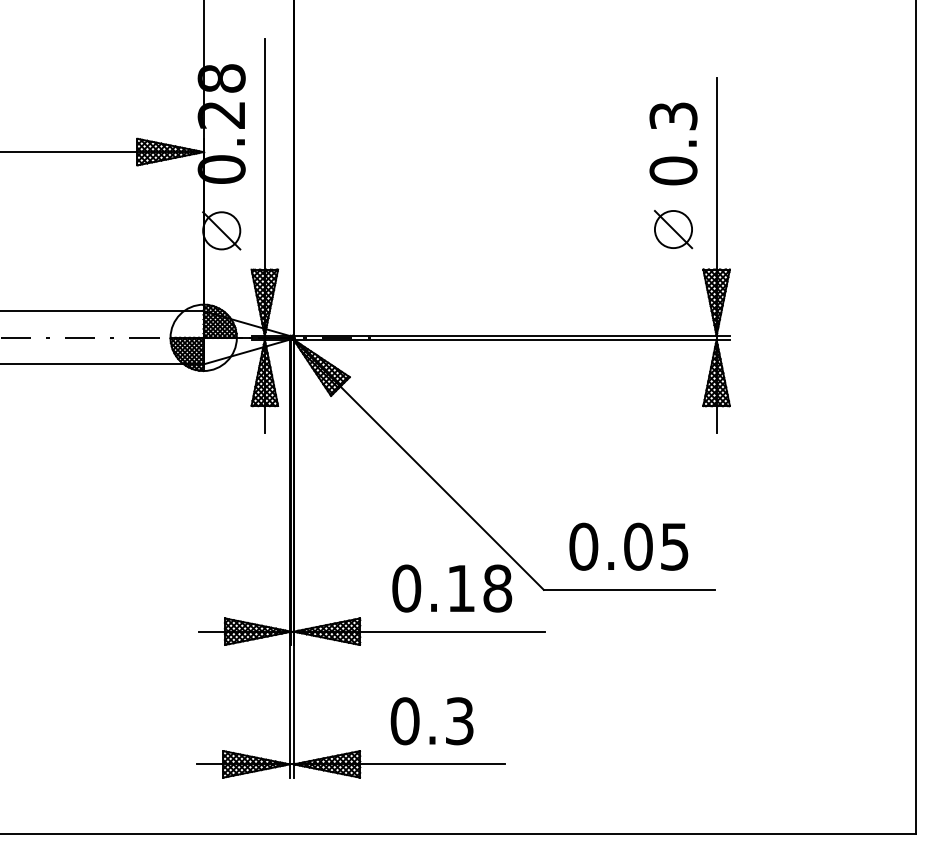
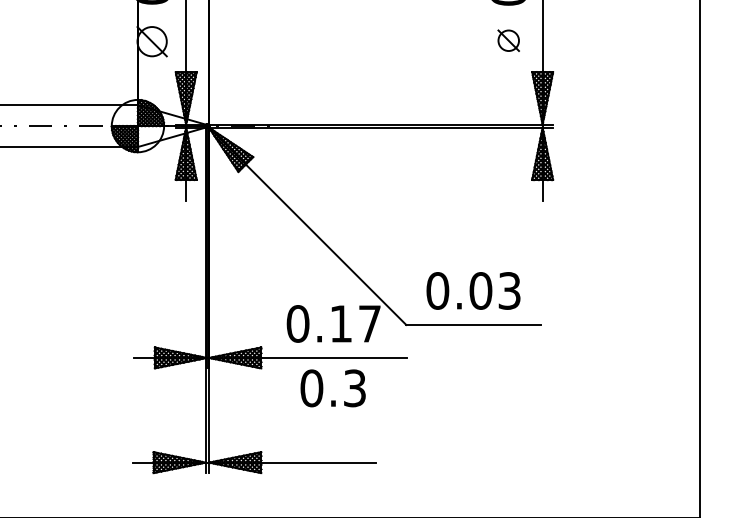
part: (673, 229) -> (508, 40), size x0.7
text: (674, 546) -> (509, 290), 0.05 -> 0.03
text: (497, 588) -> (369, 323), 0.18 -> 0.17
text: (431, 721) -> (332, 388), moved

